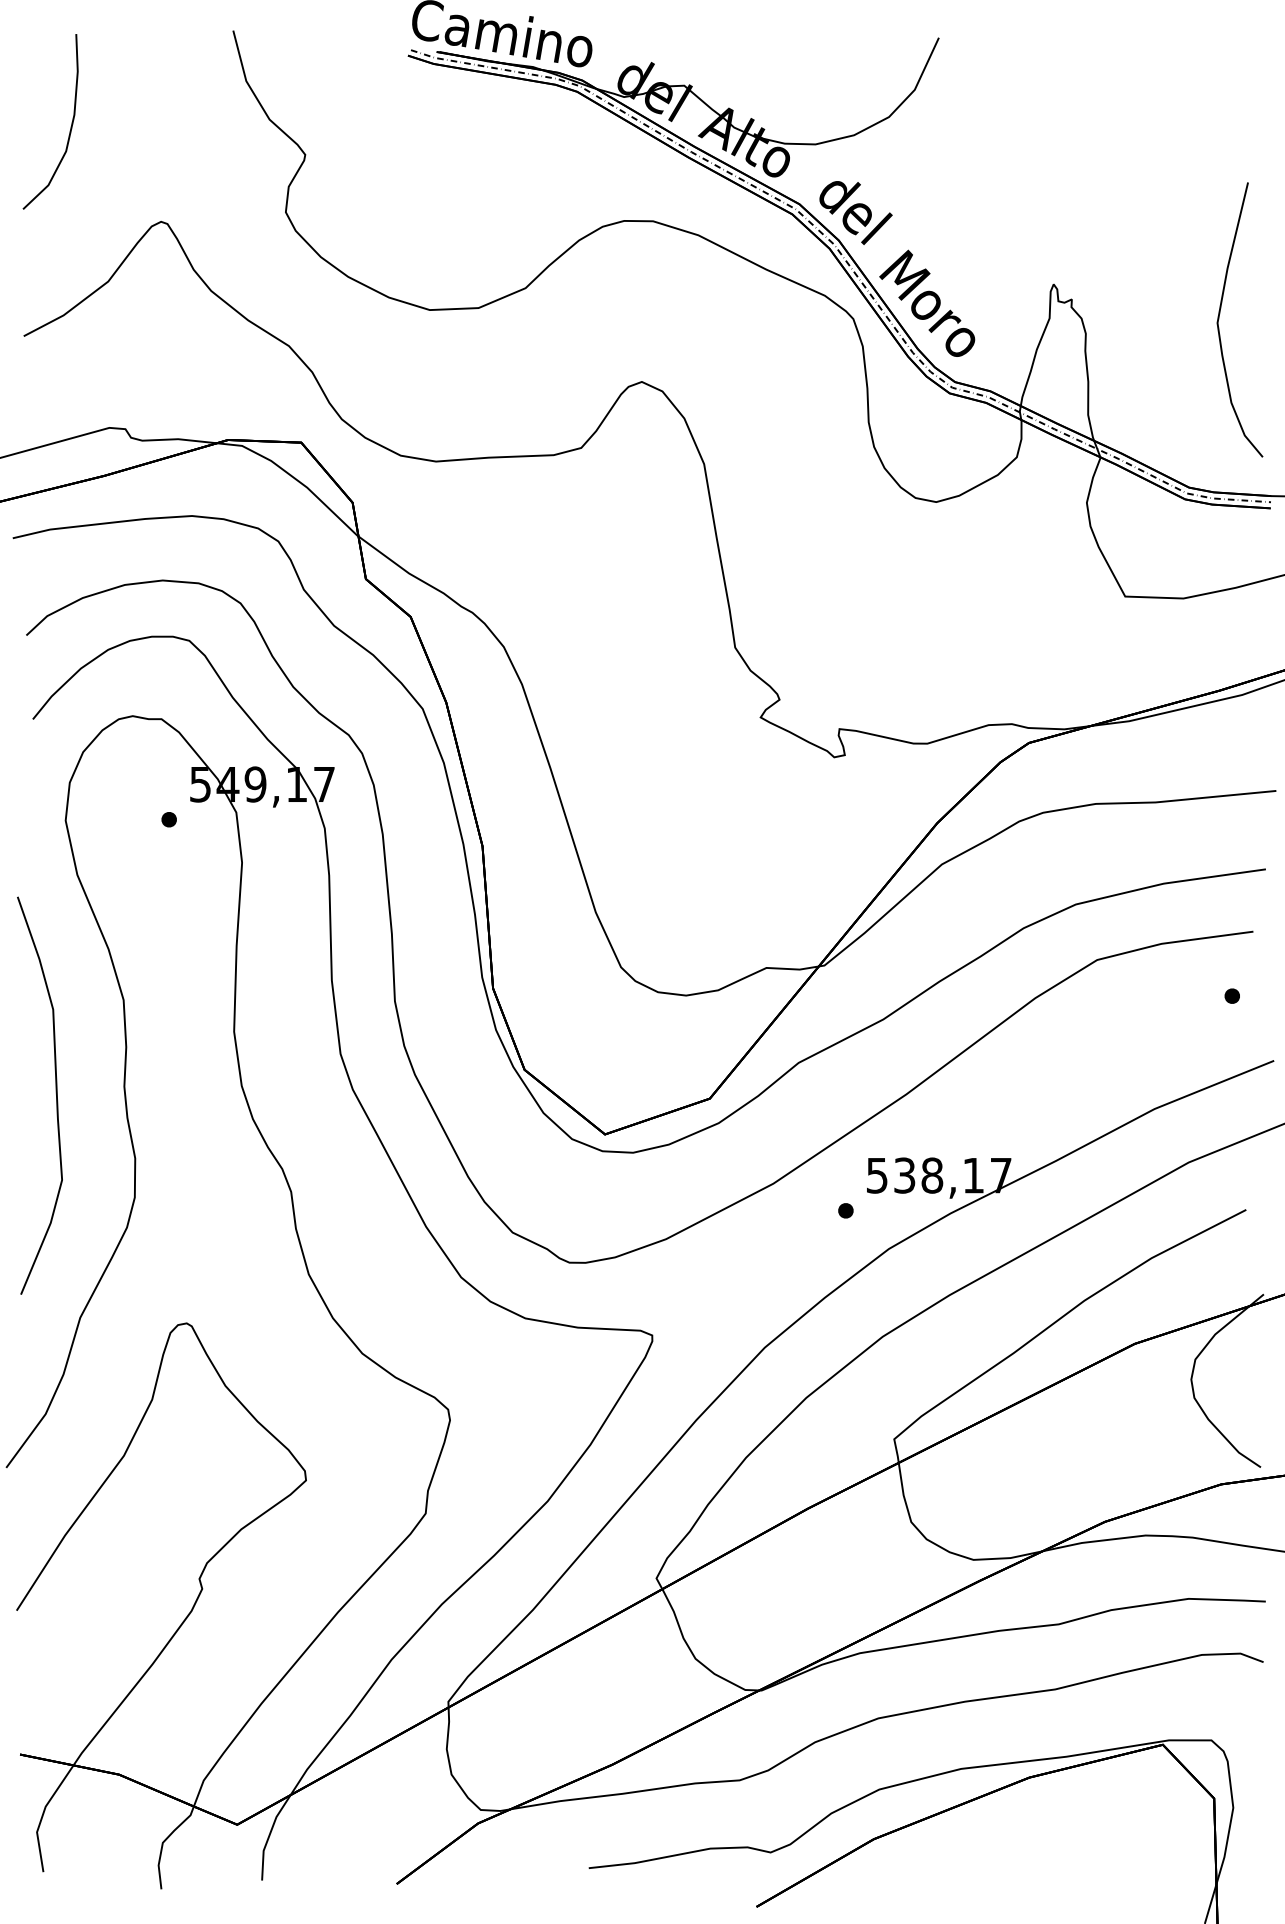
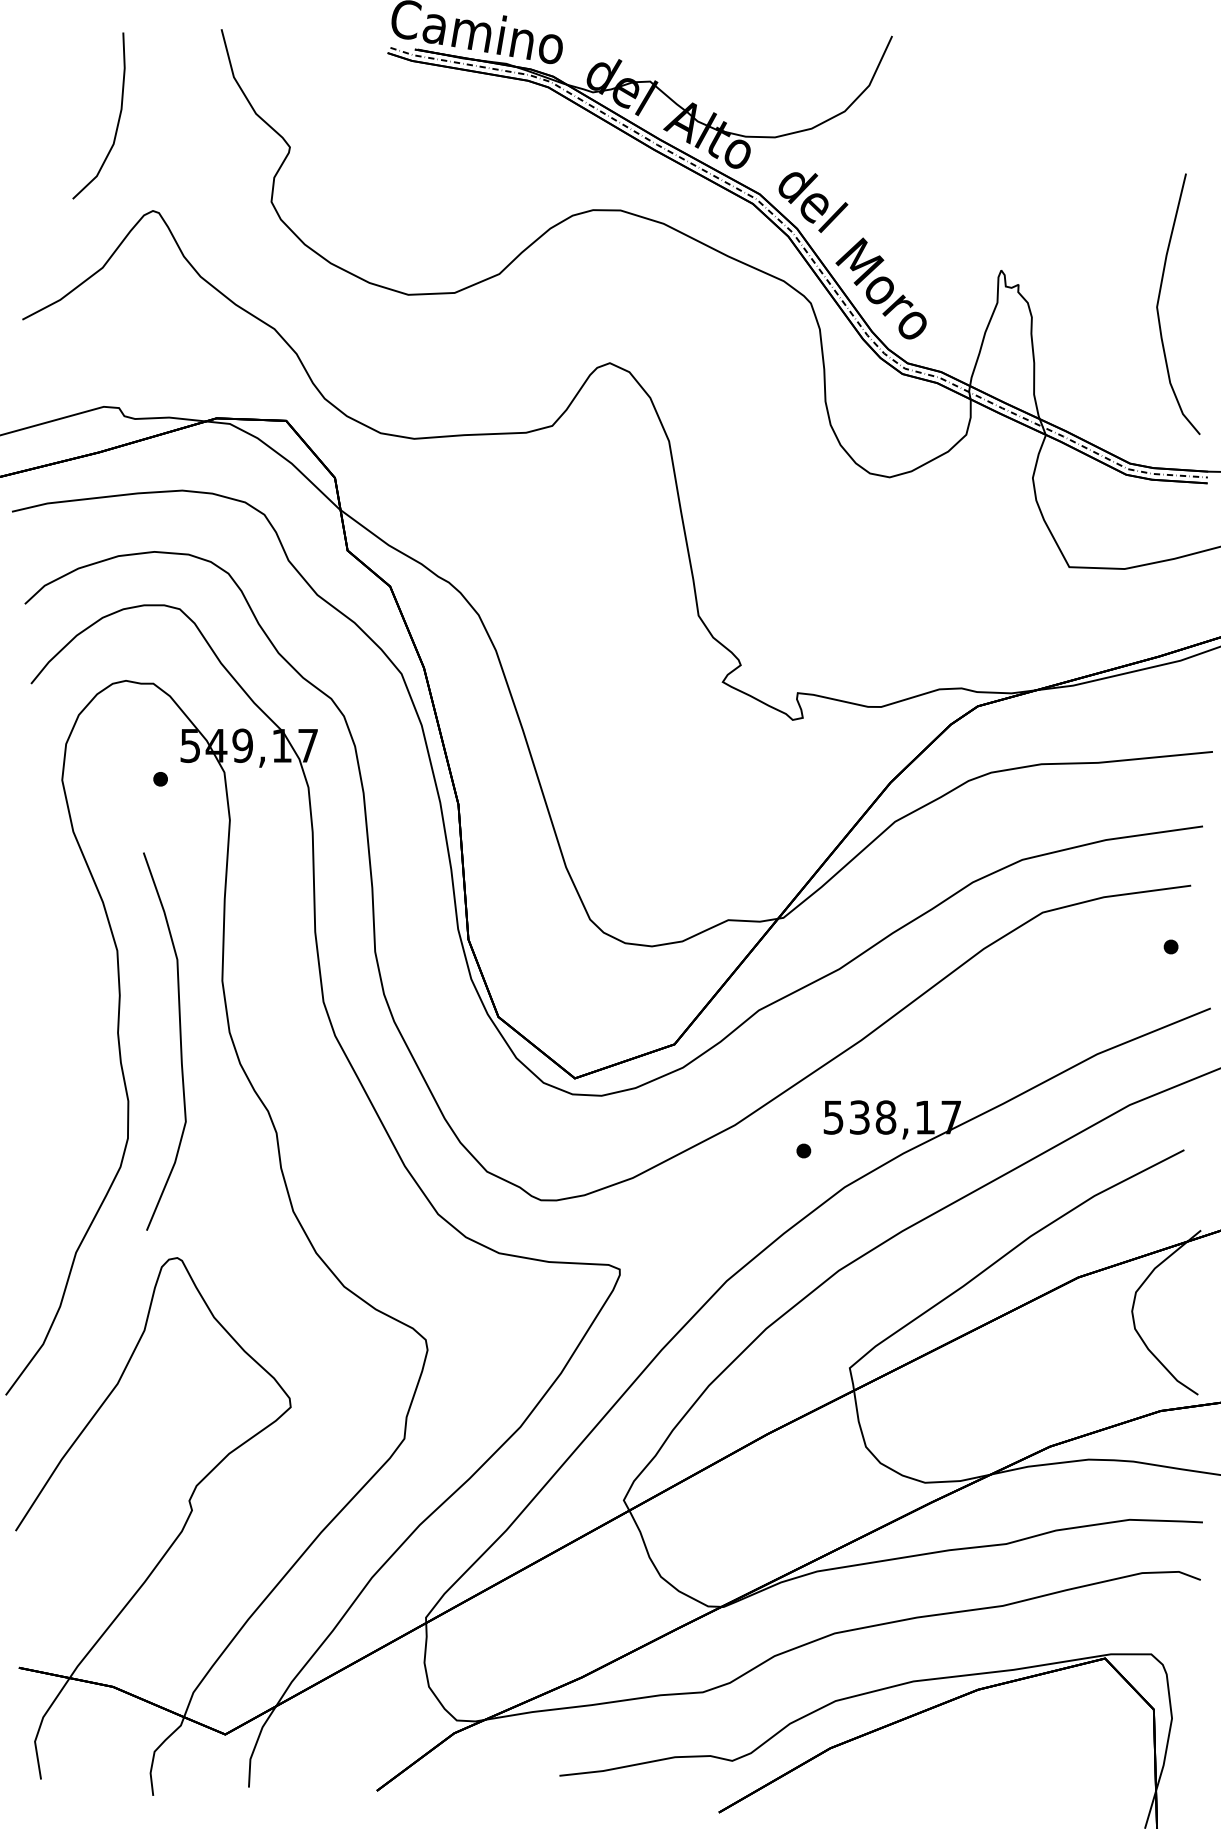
curve: (70, 127) -> (117, 121), moved
curve: (55, 1093) -> (179, 1039), moved

